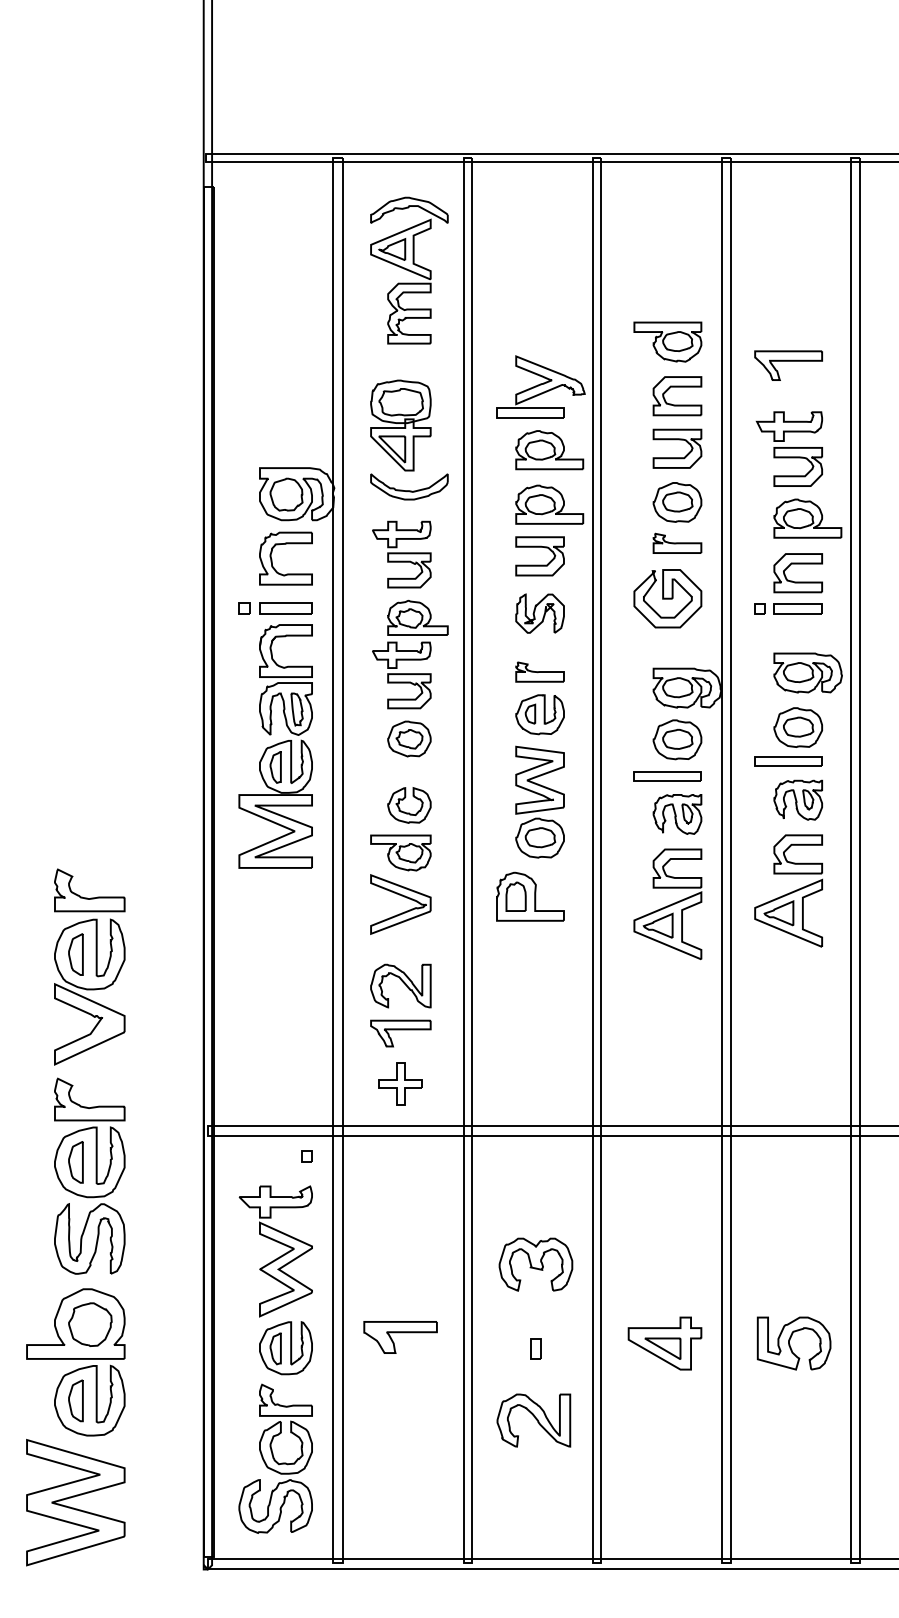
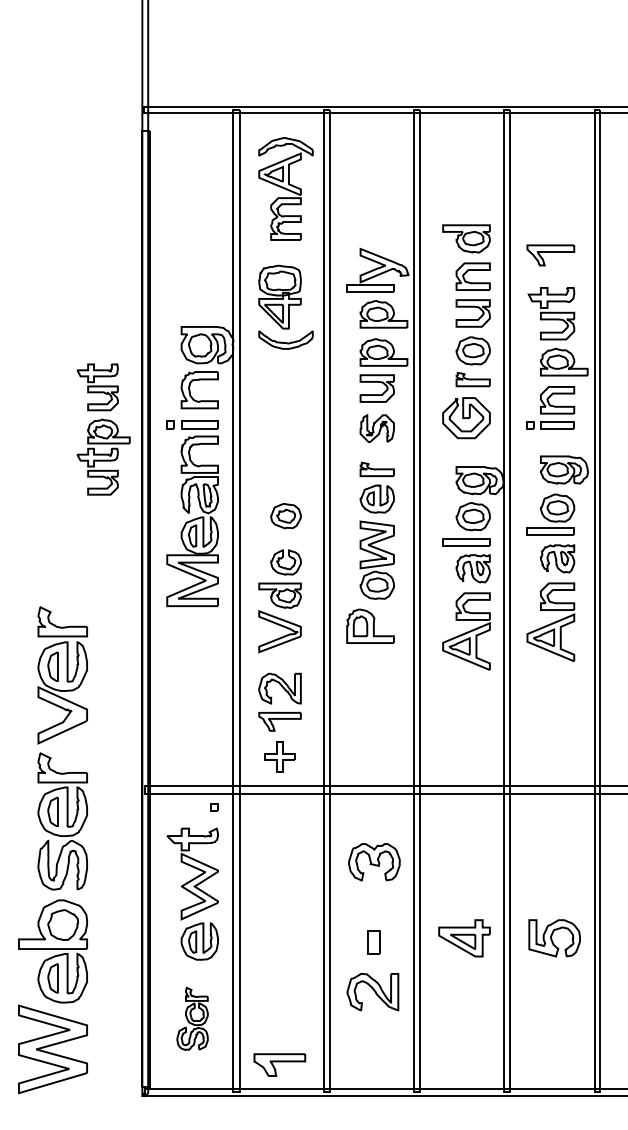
part: (410, 614) -> (103, 429), moved
part: (536, 1265) -> (374, 862), moved
part: (400, 1336) -> (279, 1064), moved
part: (536, 1348) -> (374, 941), size x1.6
part: (275, 1458) -> (192, 1018), size x0.6

